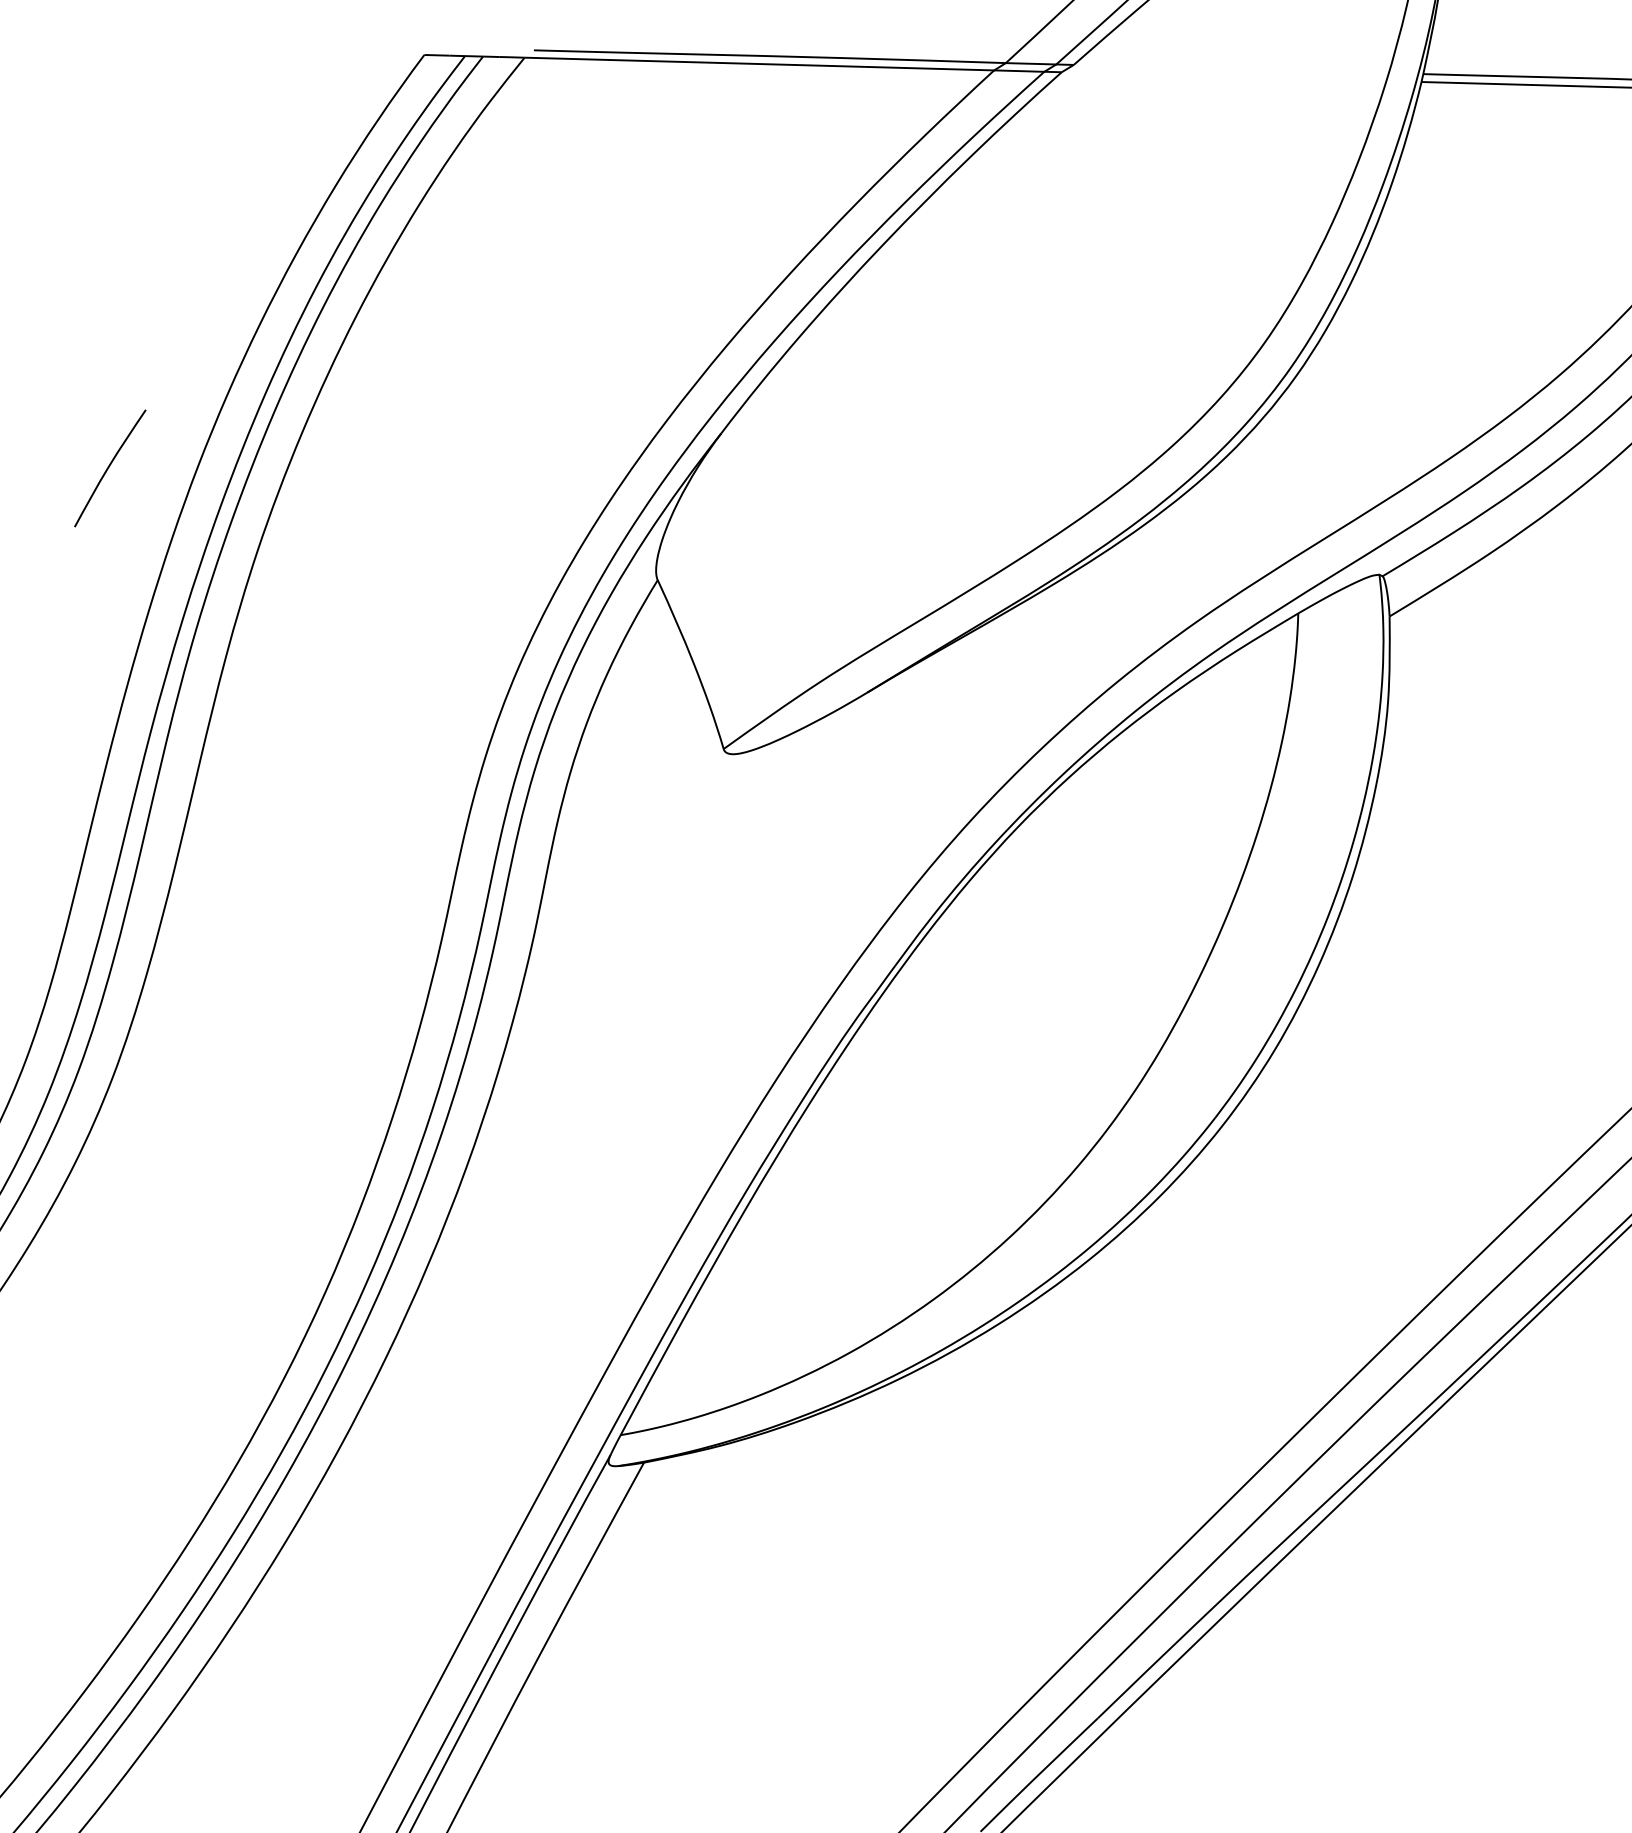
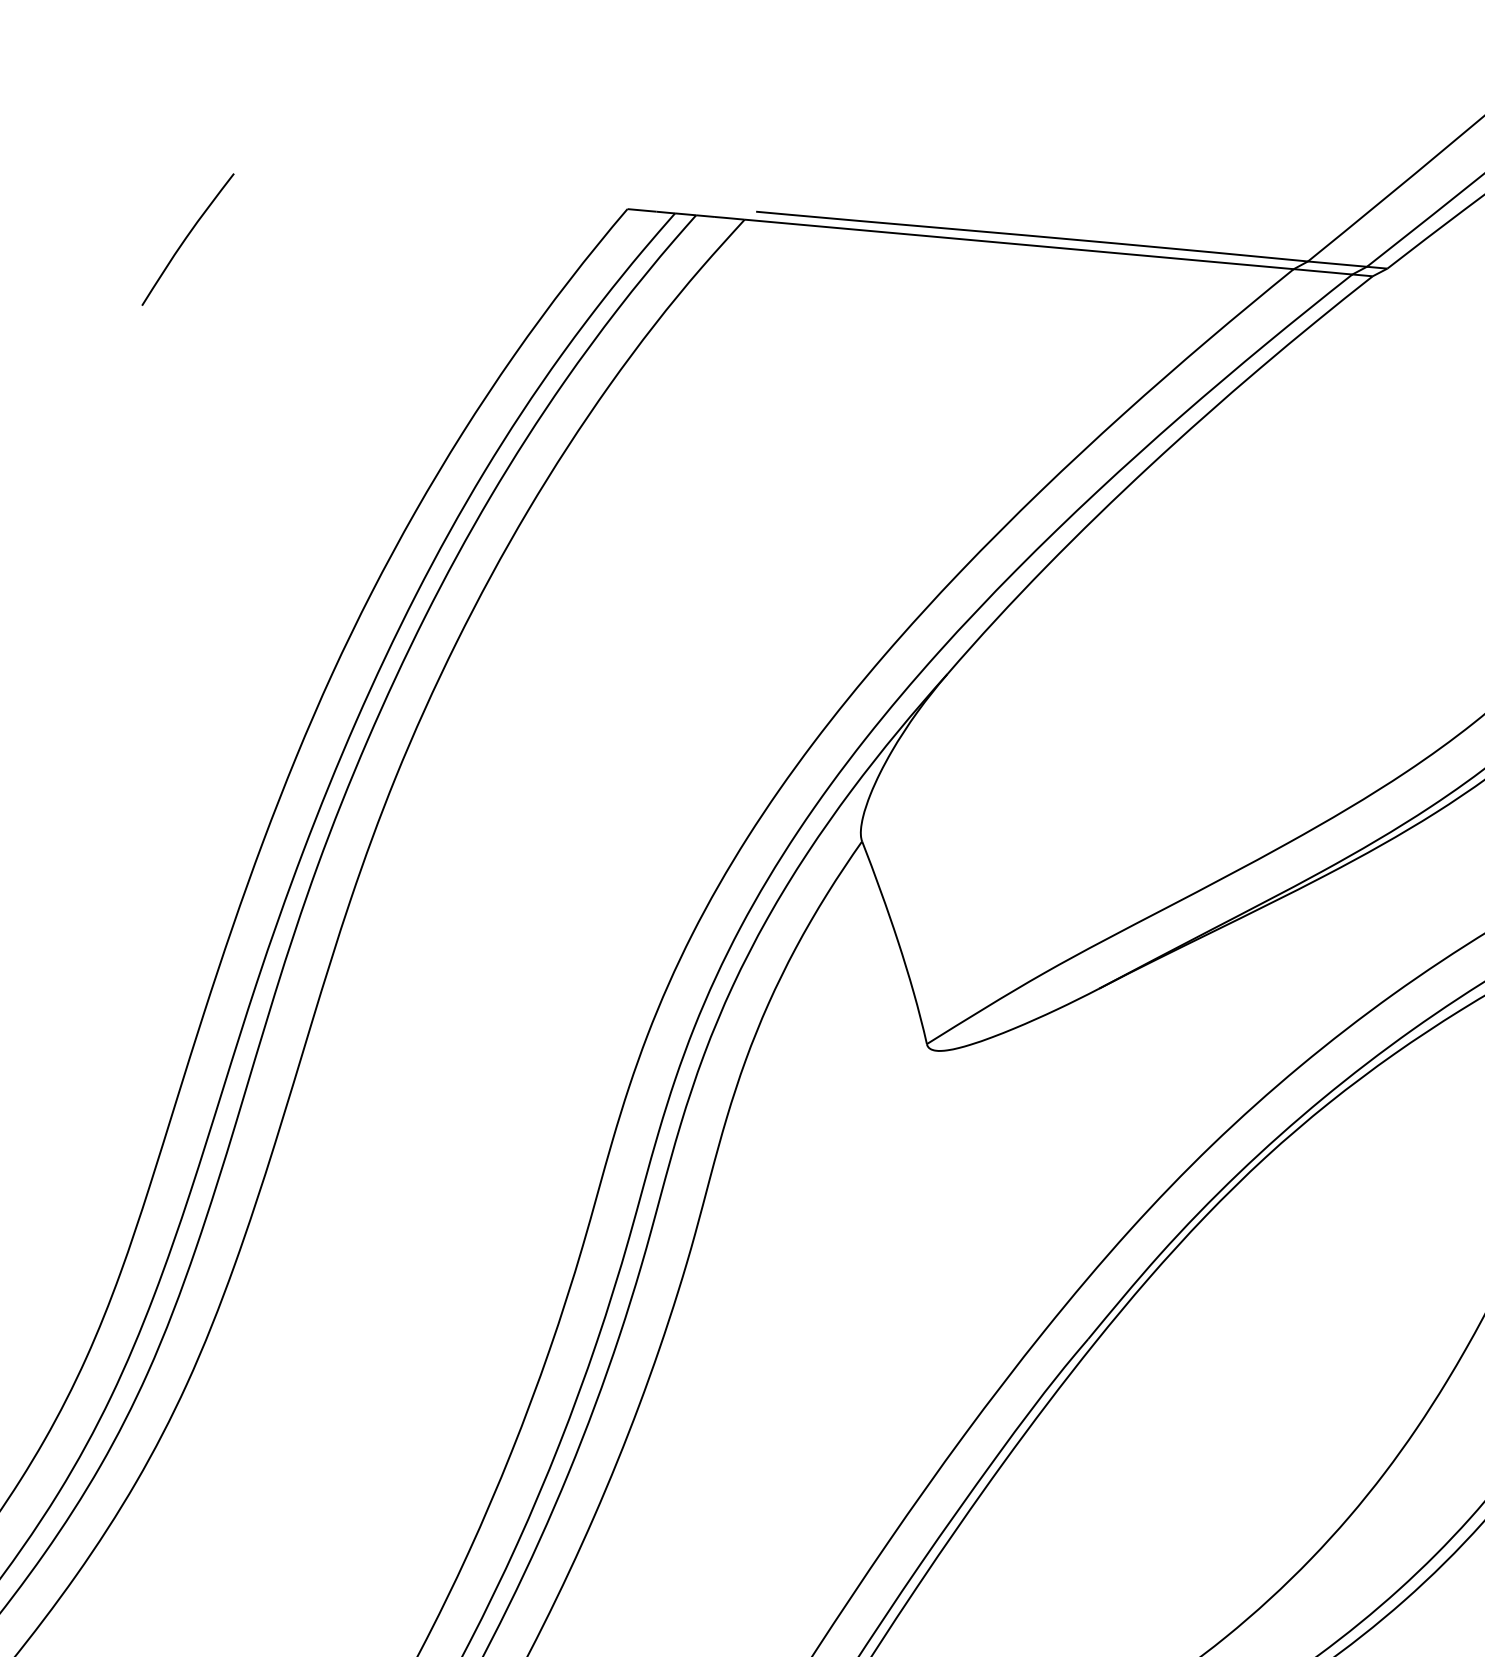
curve: (109, 467) -> (187, 238), moved

